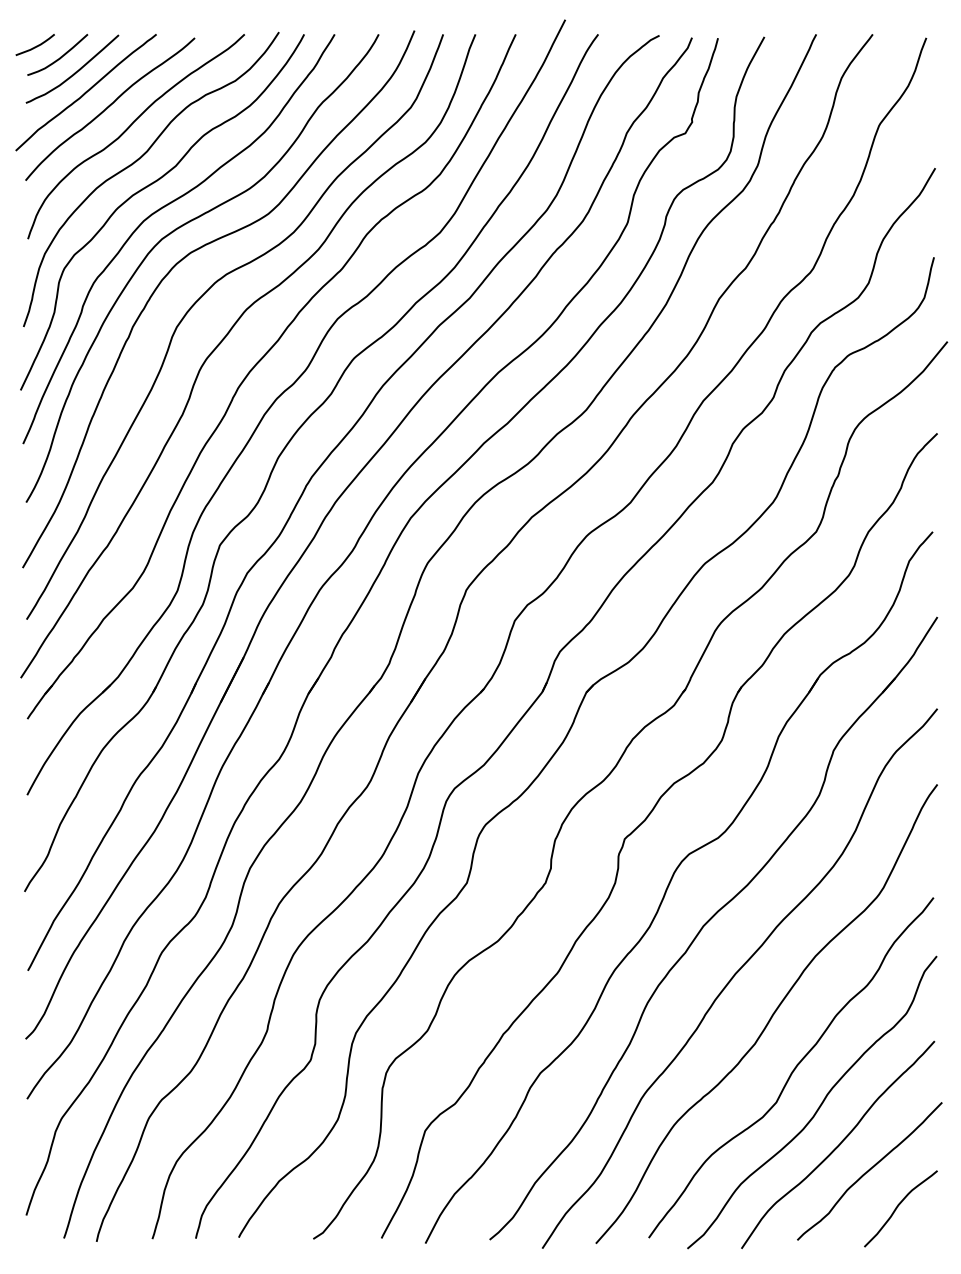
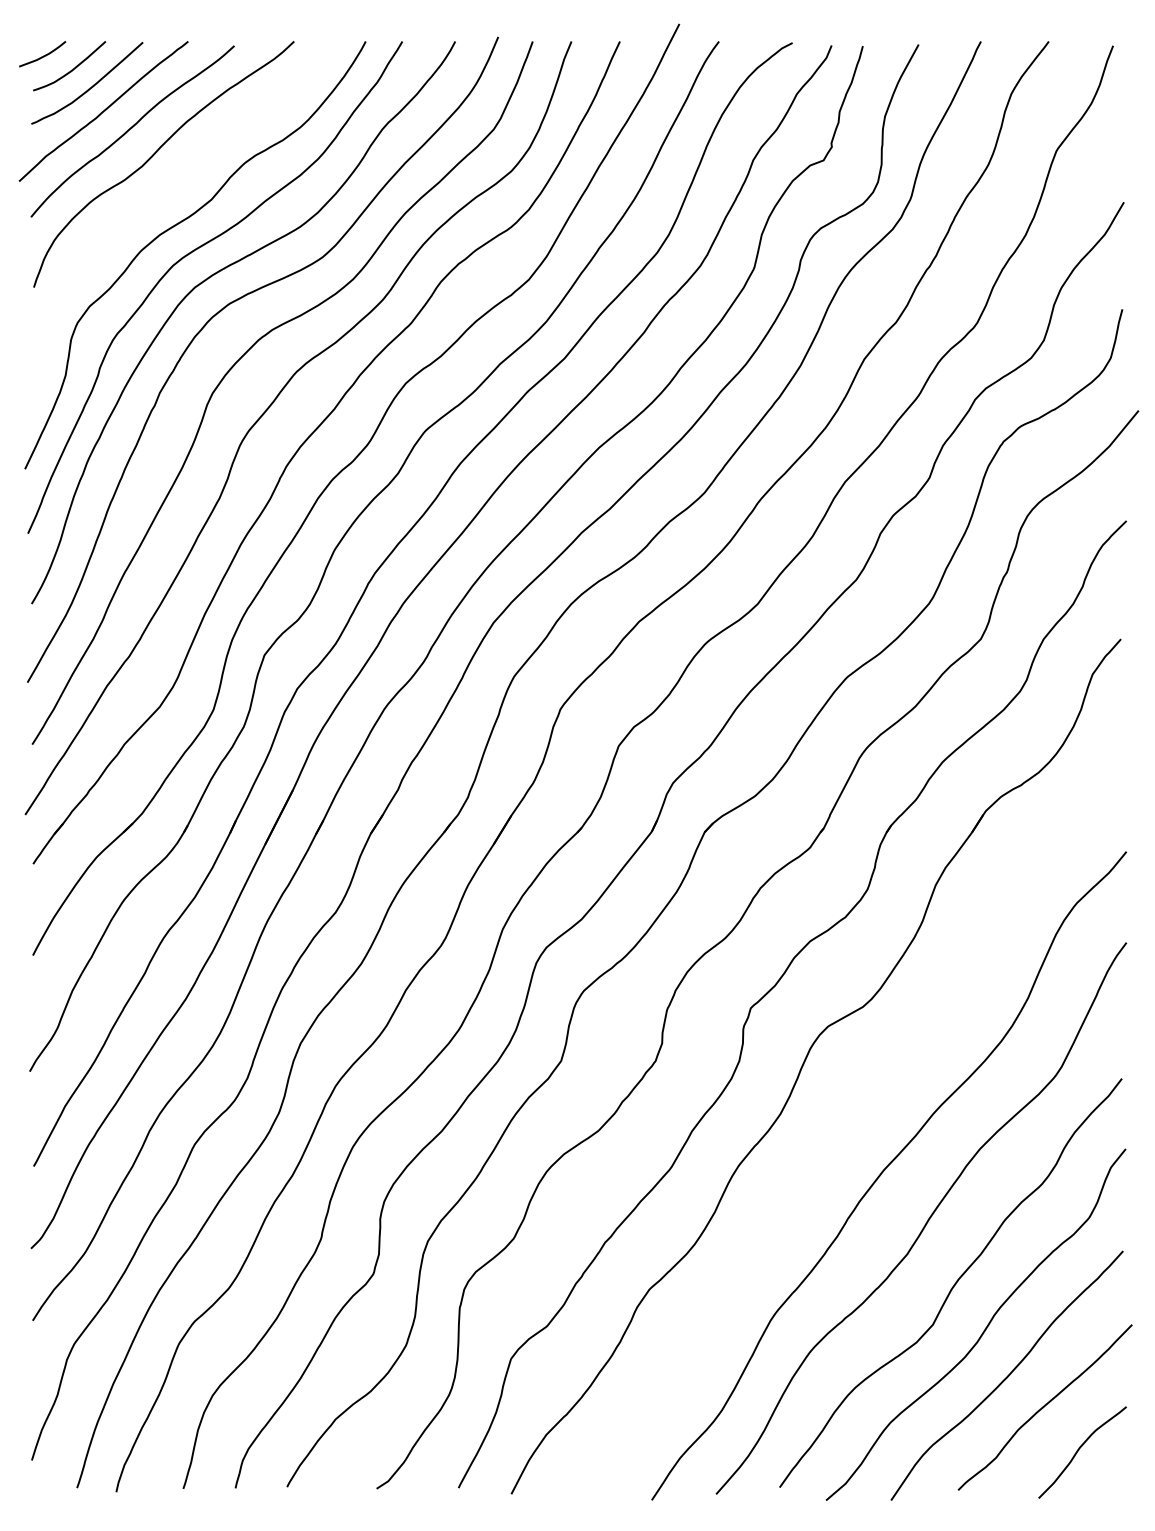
curve: (136, 162) -> (164, 195), removed
part: (708, 922) -> (851, 1108), removed

